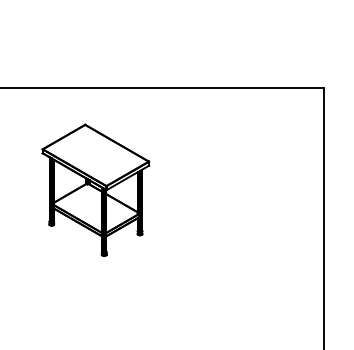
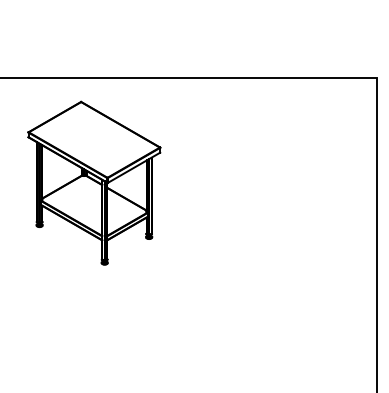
part: (95, 189) -> (93, 182), moved

